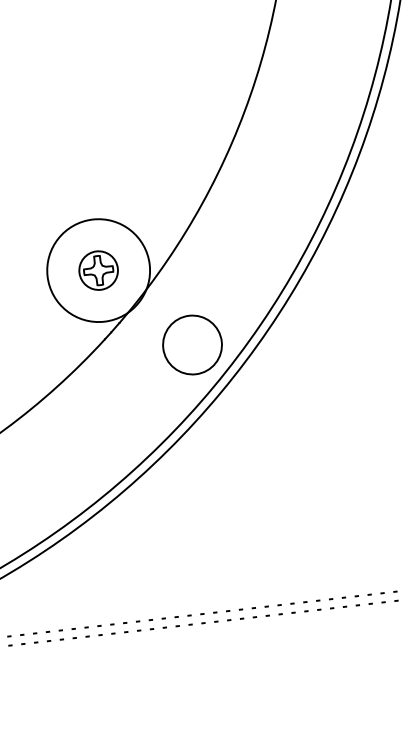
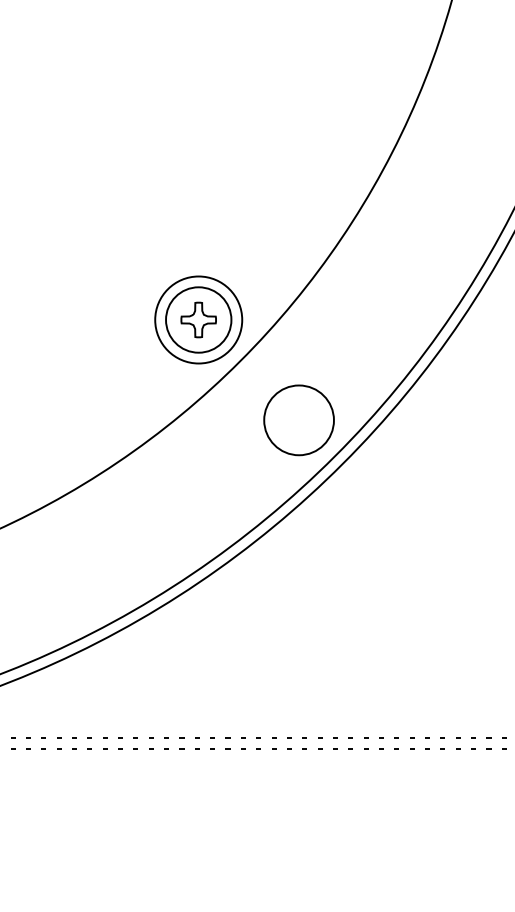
circle: (98, 270) -> (198, 319), size x0.71
circle: (98, 270) -> (198, 319), size x1.43

